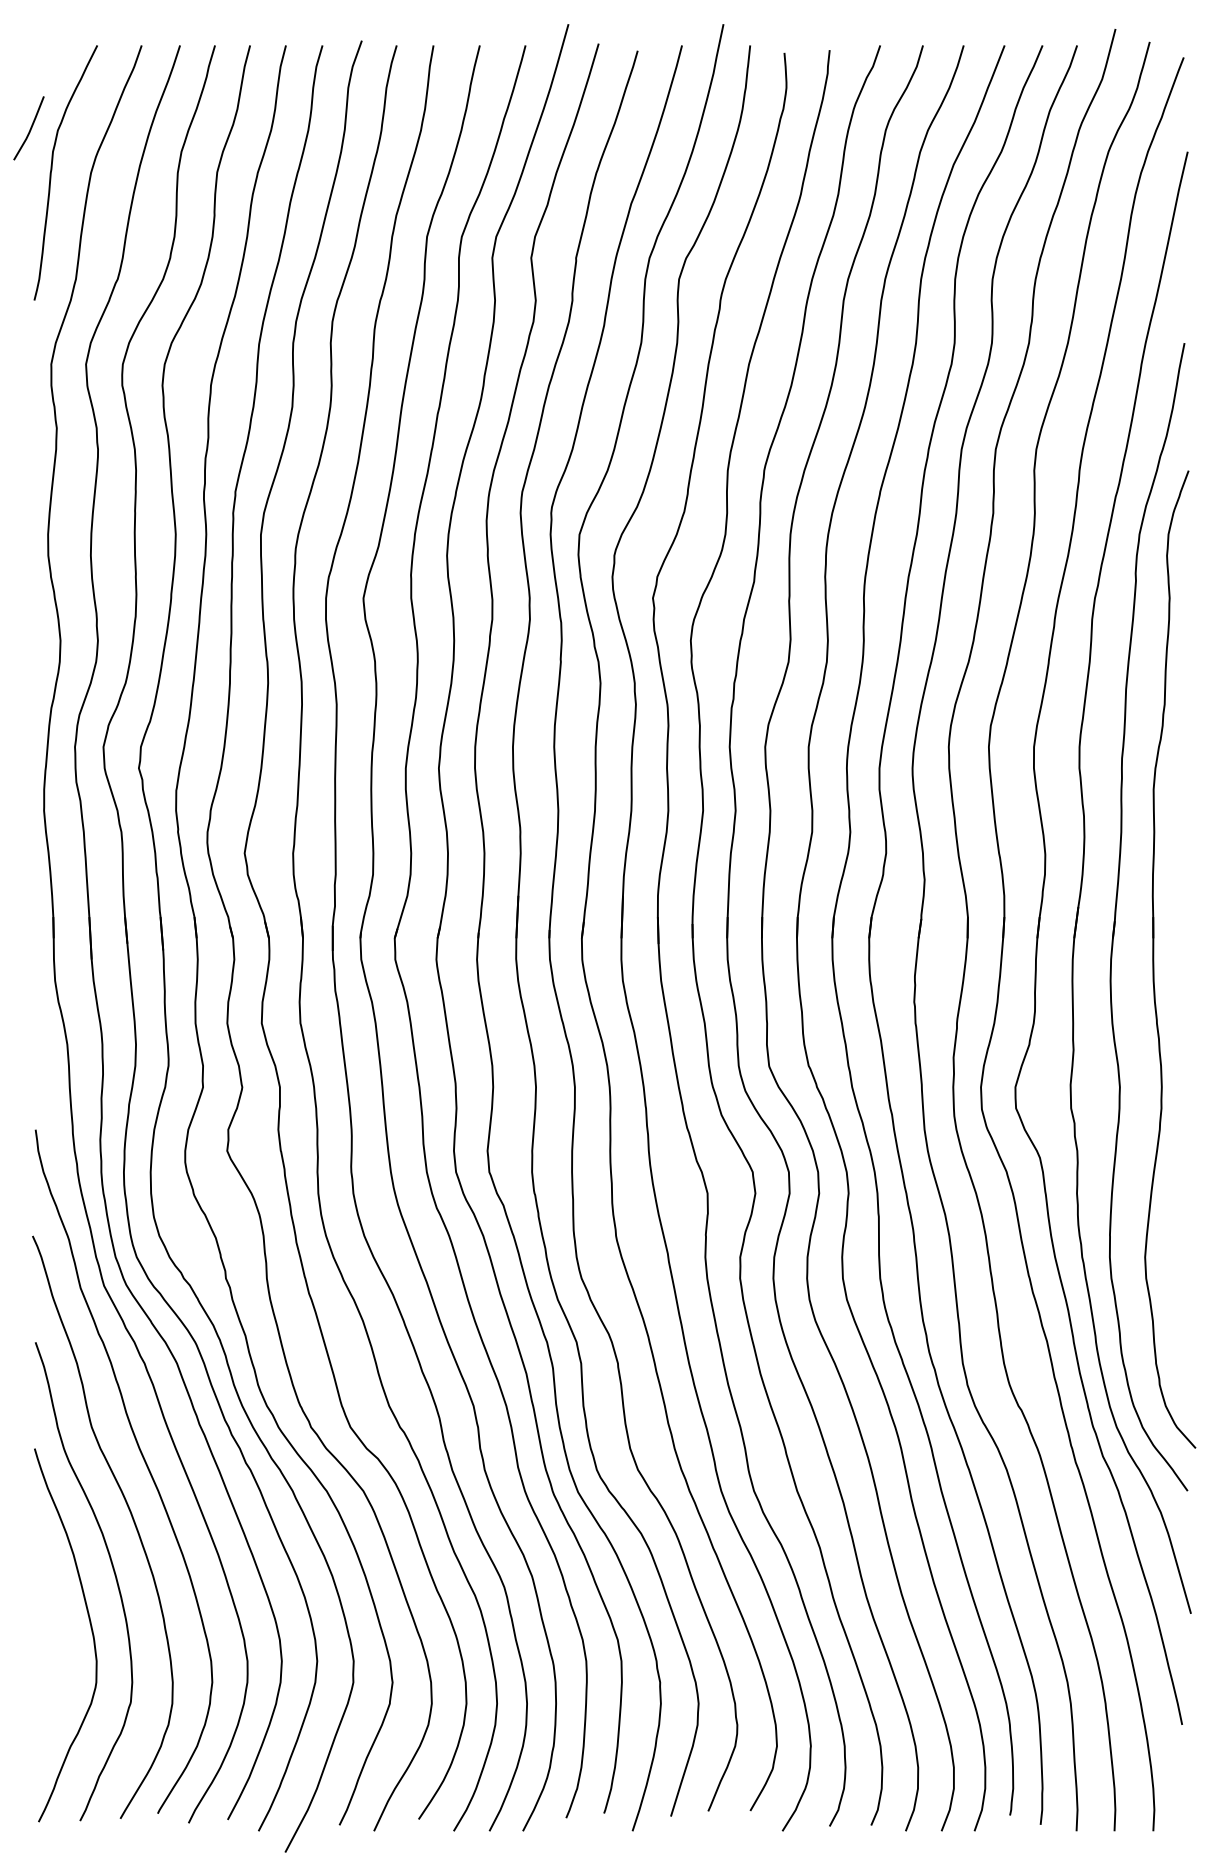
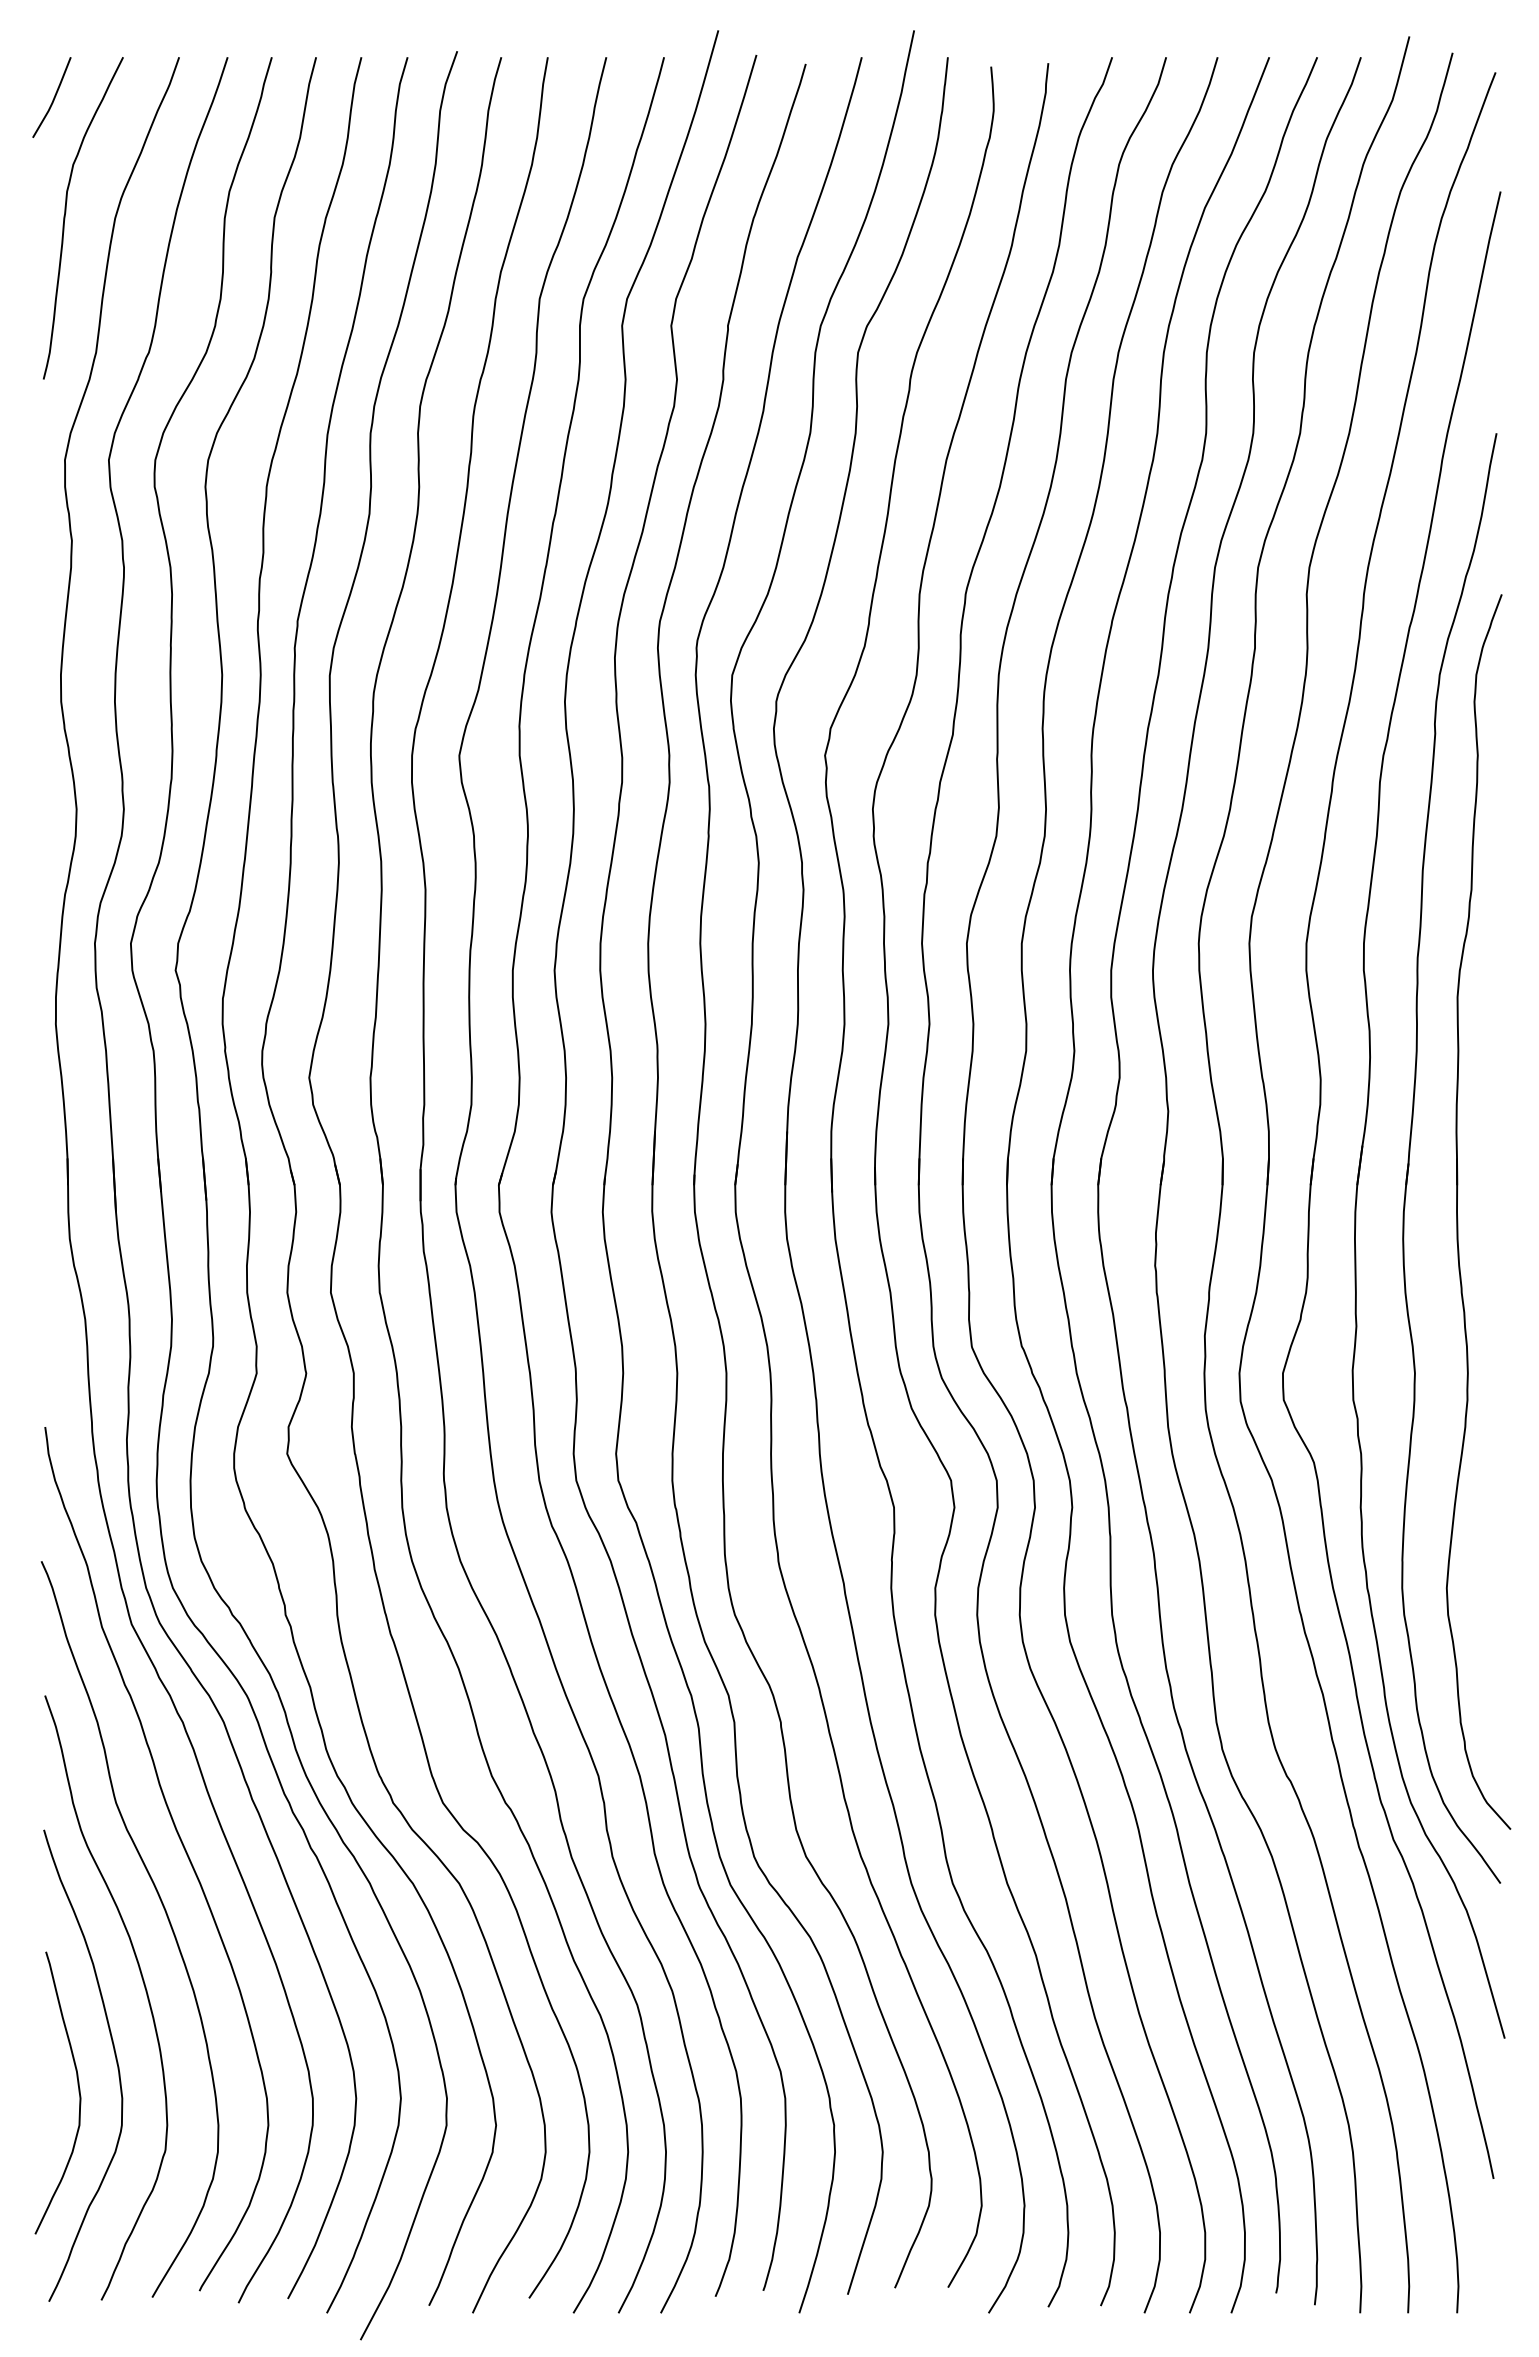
line: (29, 129) -> (52, 99), moved
curve: (61, 1654) -> (77, 2089), added

